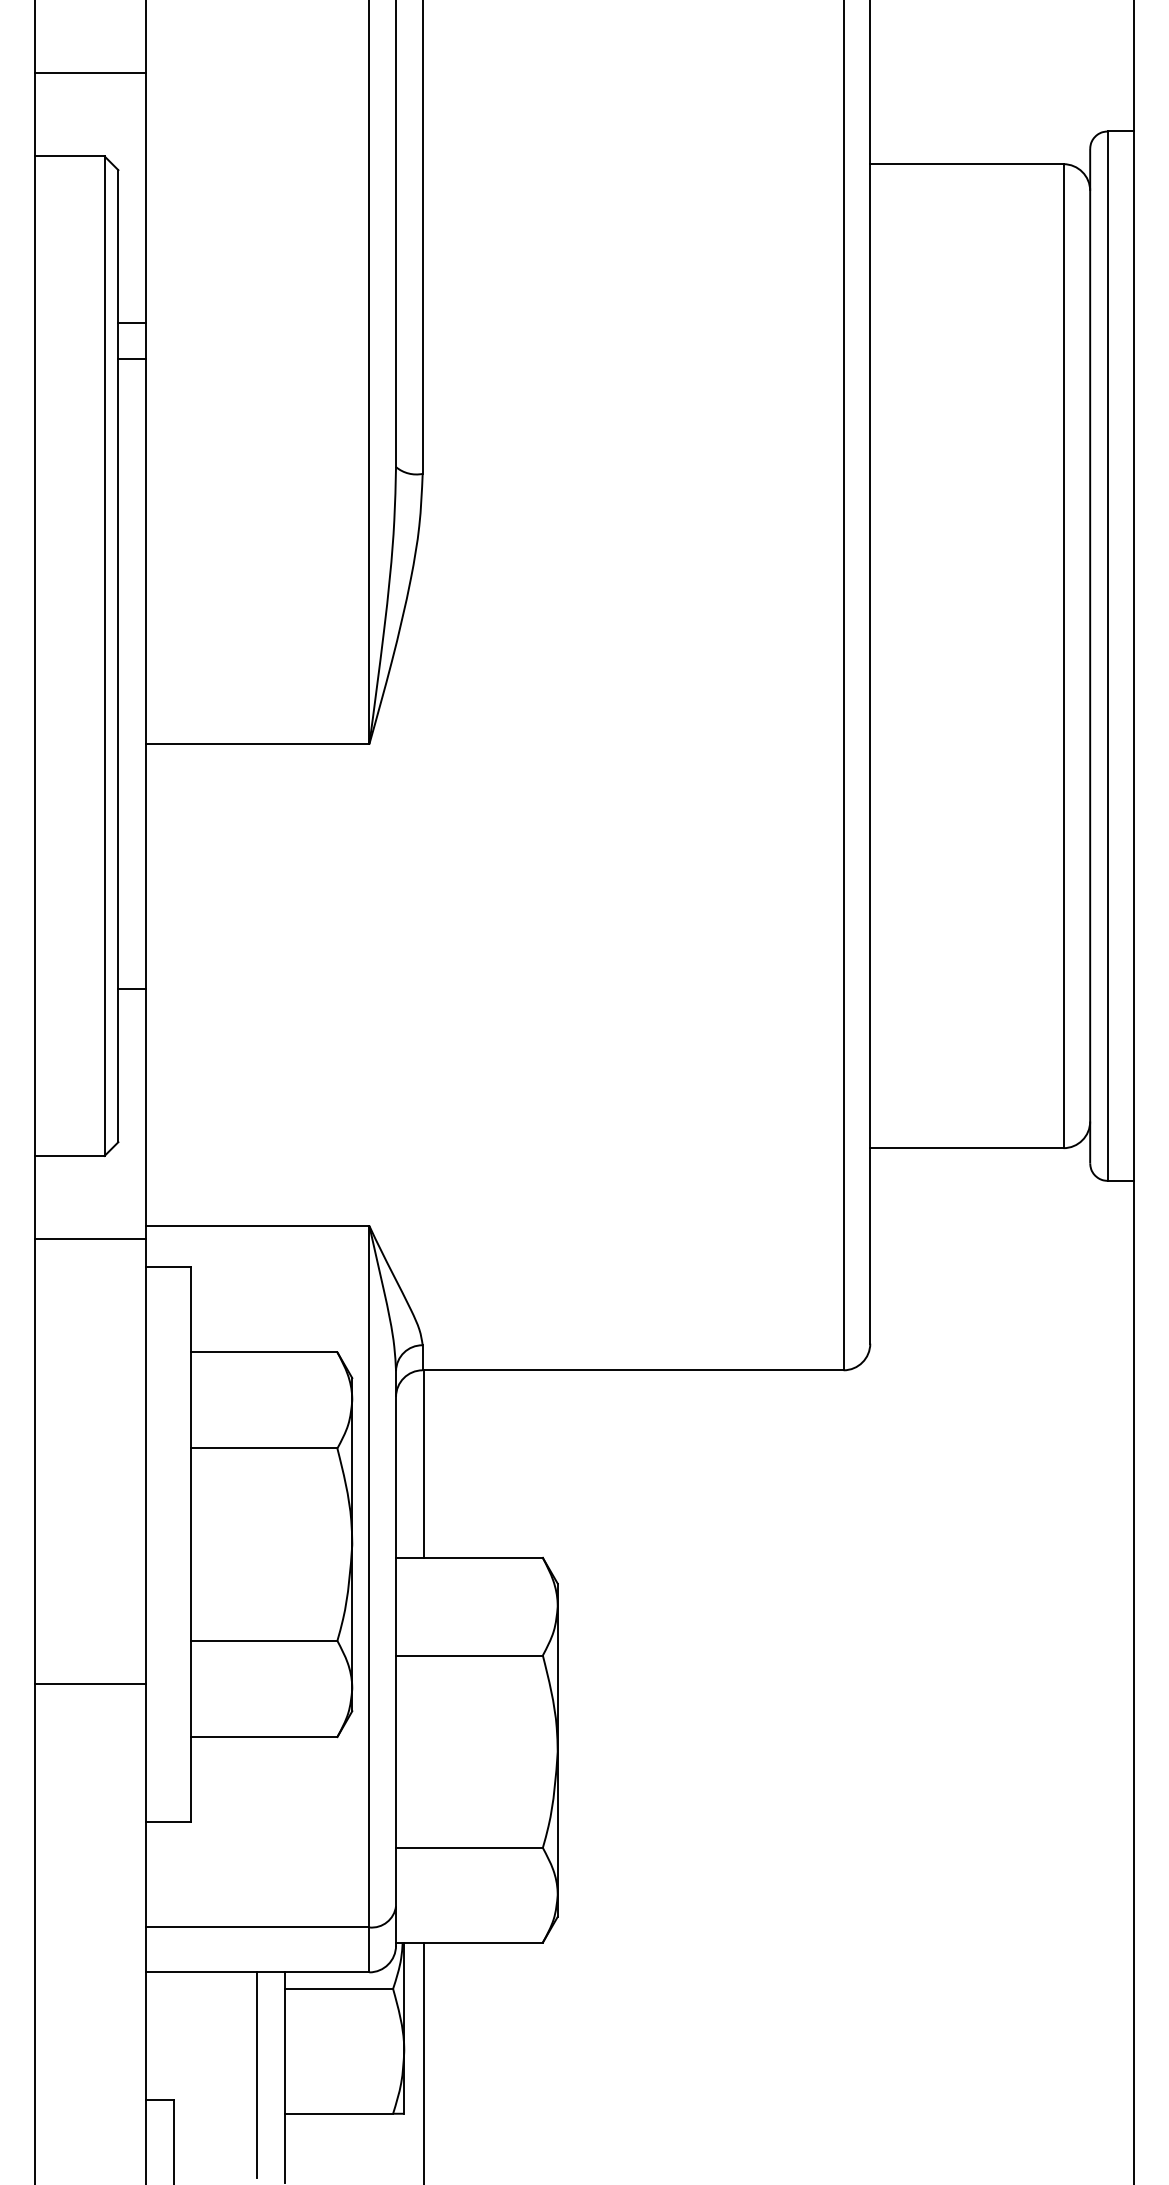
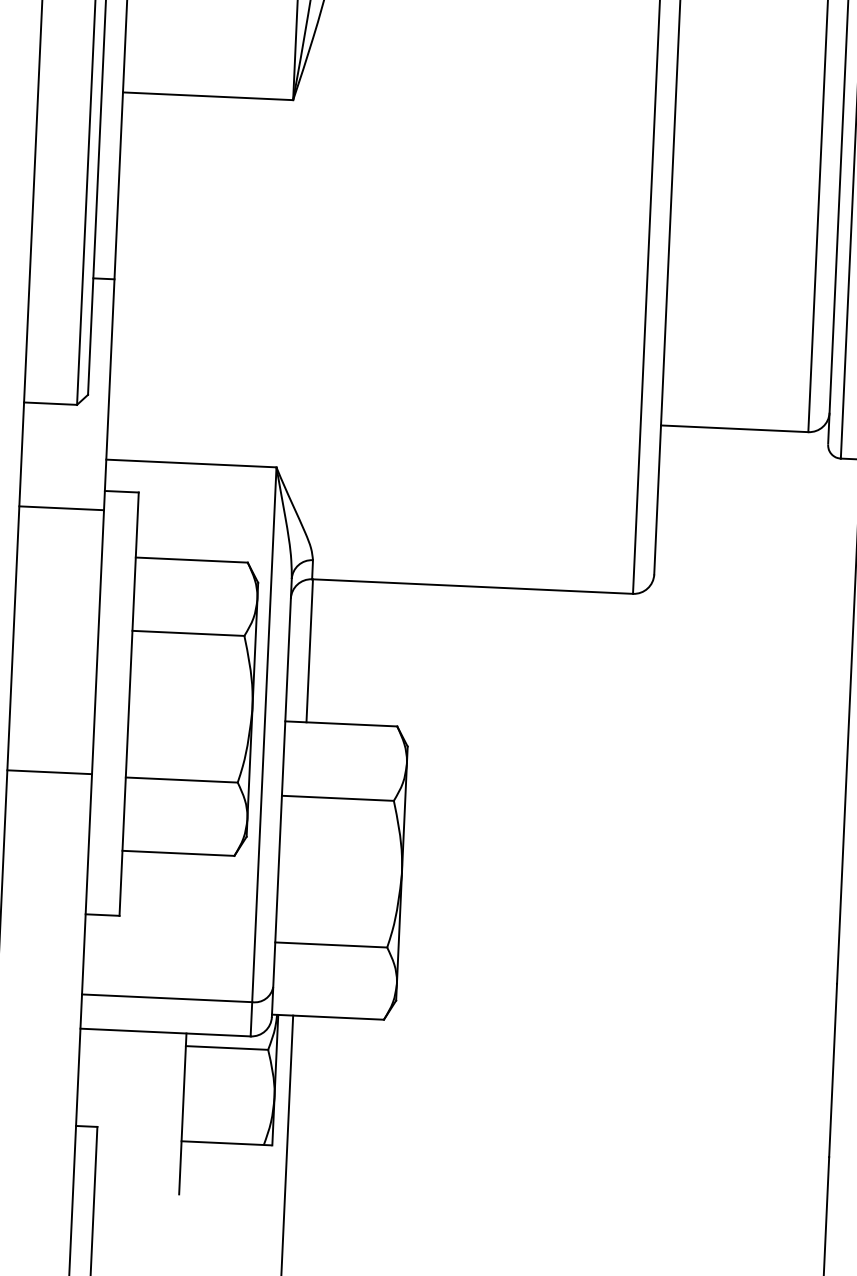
line: (90, 1239) -> (61, 508), moved
line: (90, 1683) -> (49, 772), moved
line: (257, 2074) -> (161, 1110), removed

